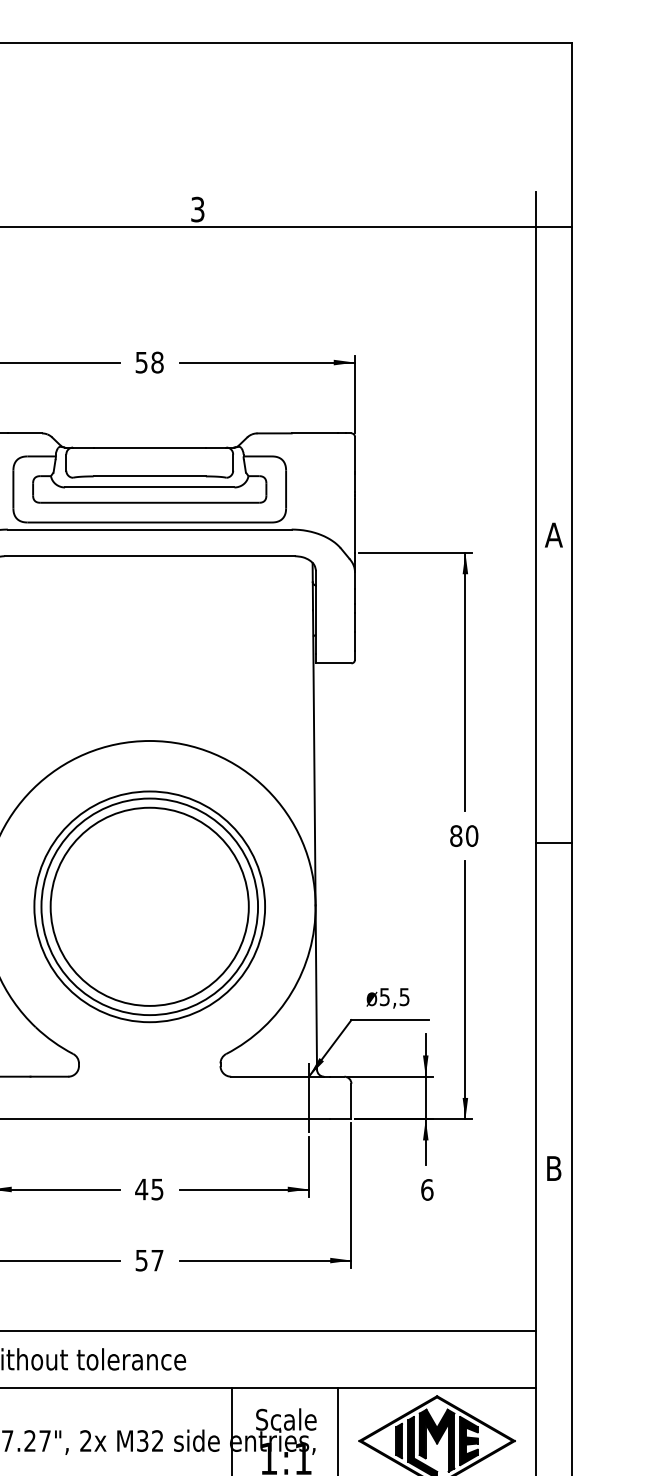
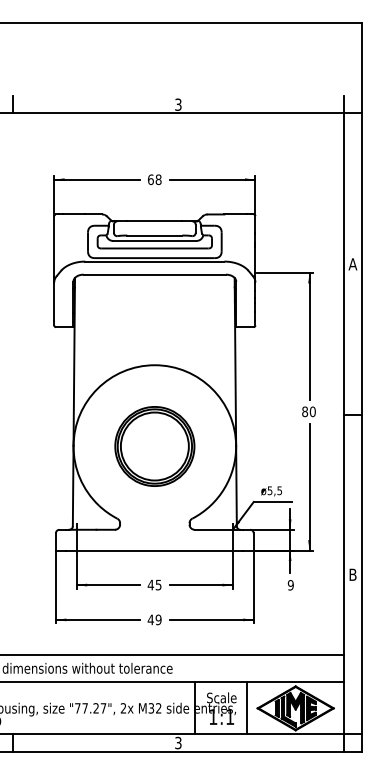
text: (140, 362) -> (150, 179), 58 -> 68
part: (149, 906) -> (154, 446), size x0.7
text: (426, 1190) -> (290, 585), 6 -> 9
text: (149, 1259) -> (154, 619), 57 -> 49

